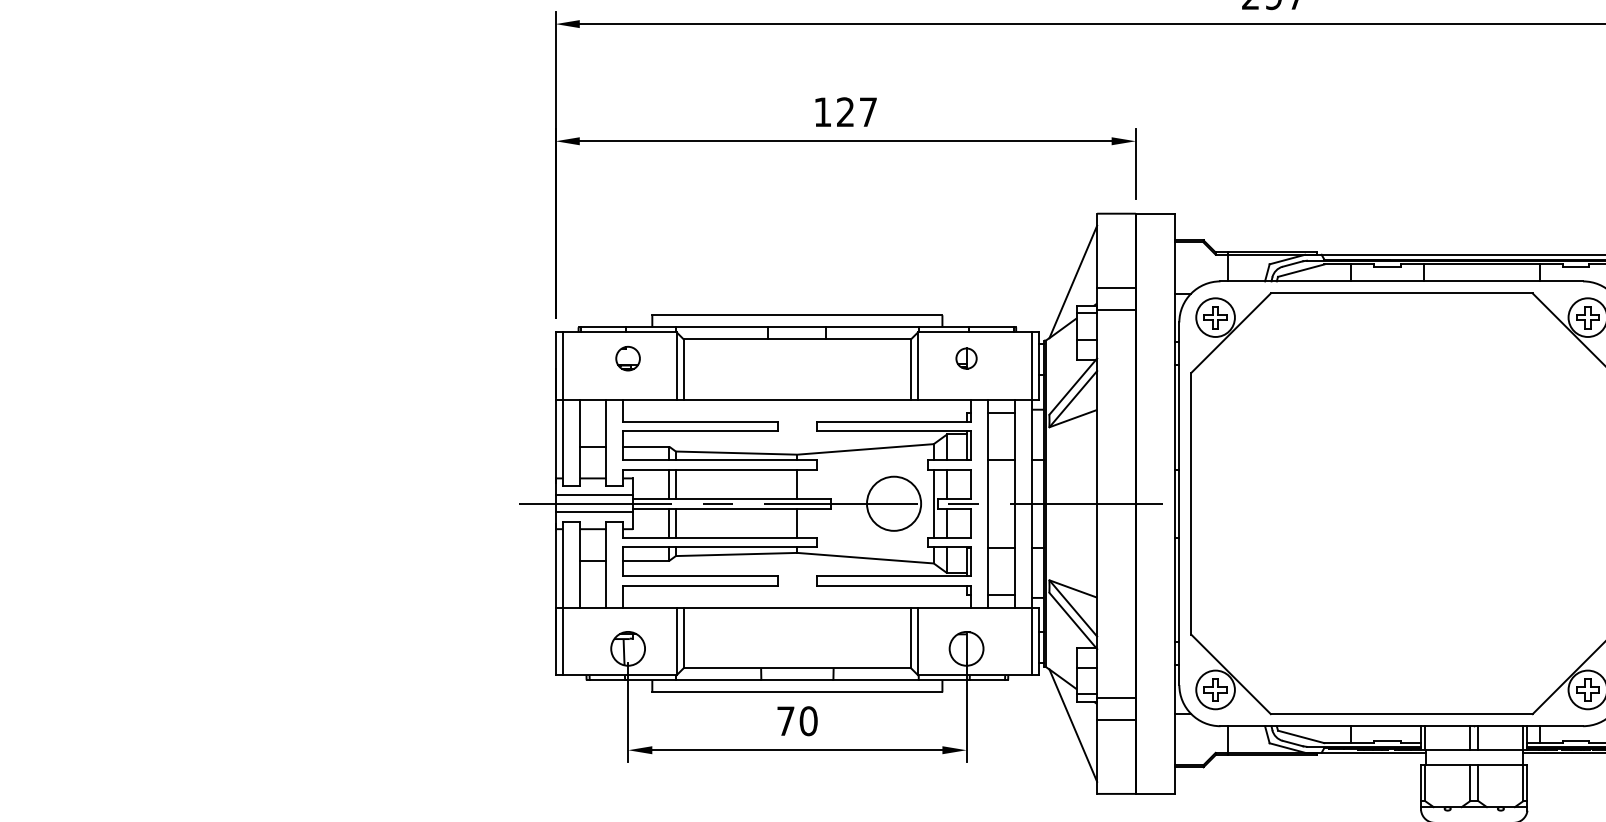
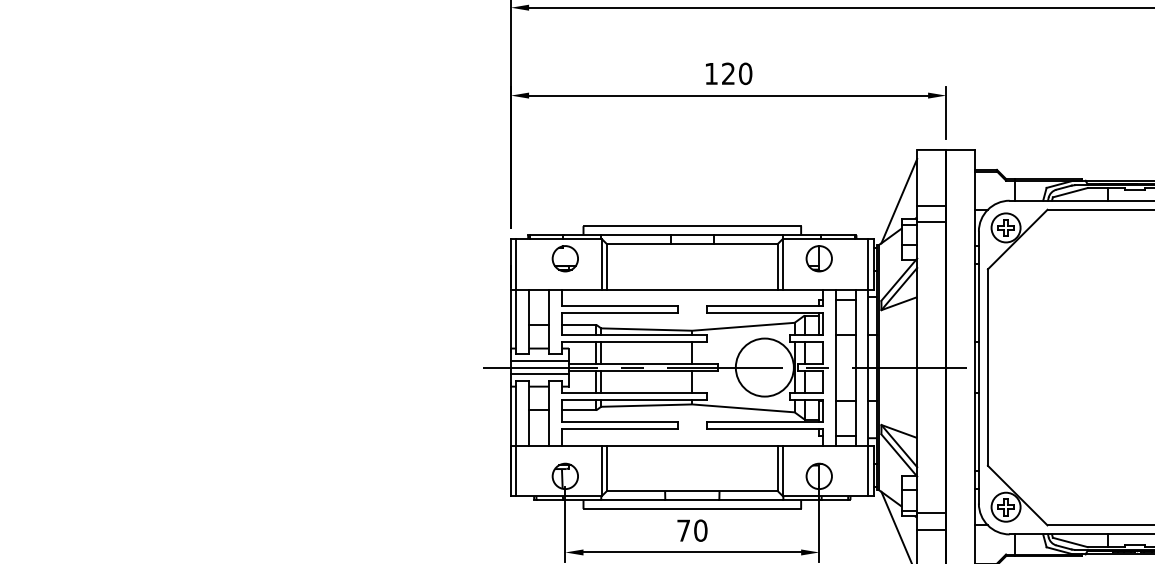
text: (868, 112) -> (745, 74), 127 -> 120
part: (627, 358) -> (564, 258), size x1.43
part: (966, 358) -> (819, 258), size x1.67
circle: (893, 503) -> (764, 367), size x1.43

